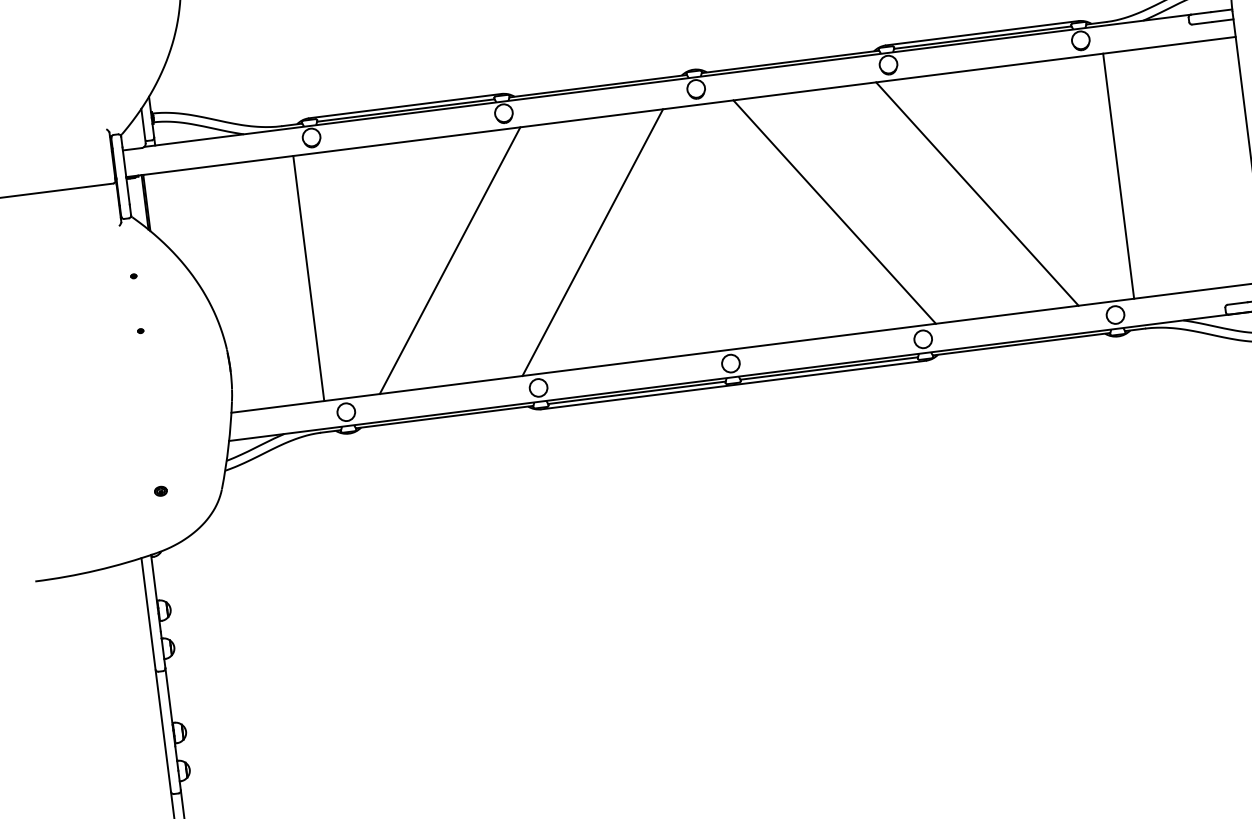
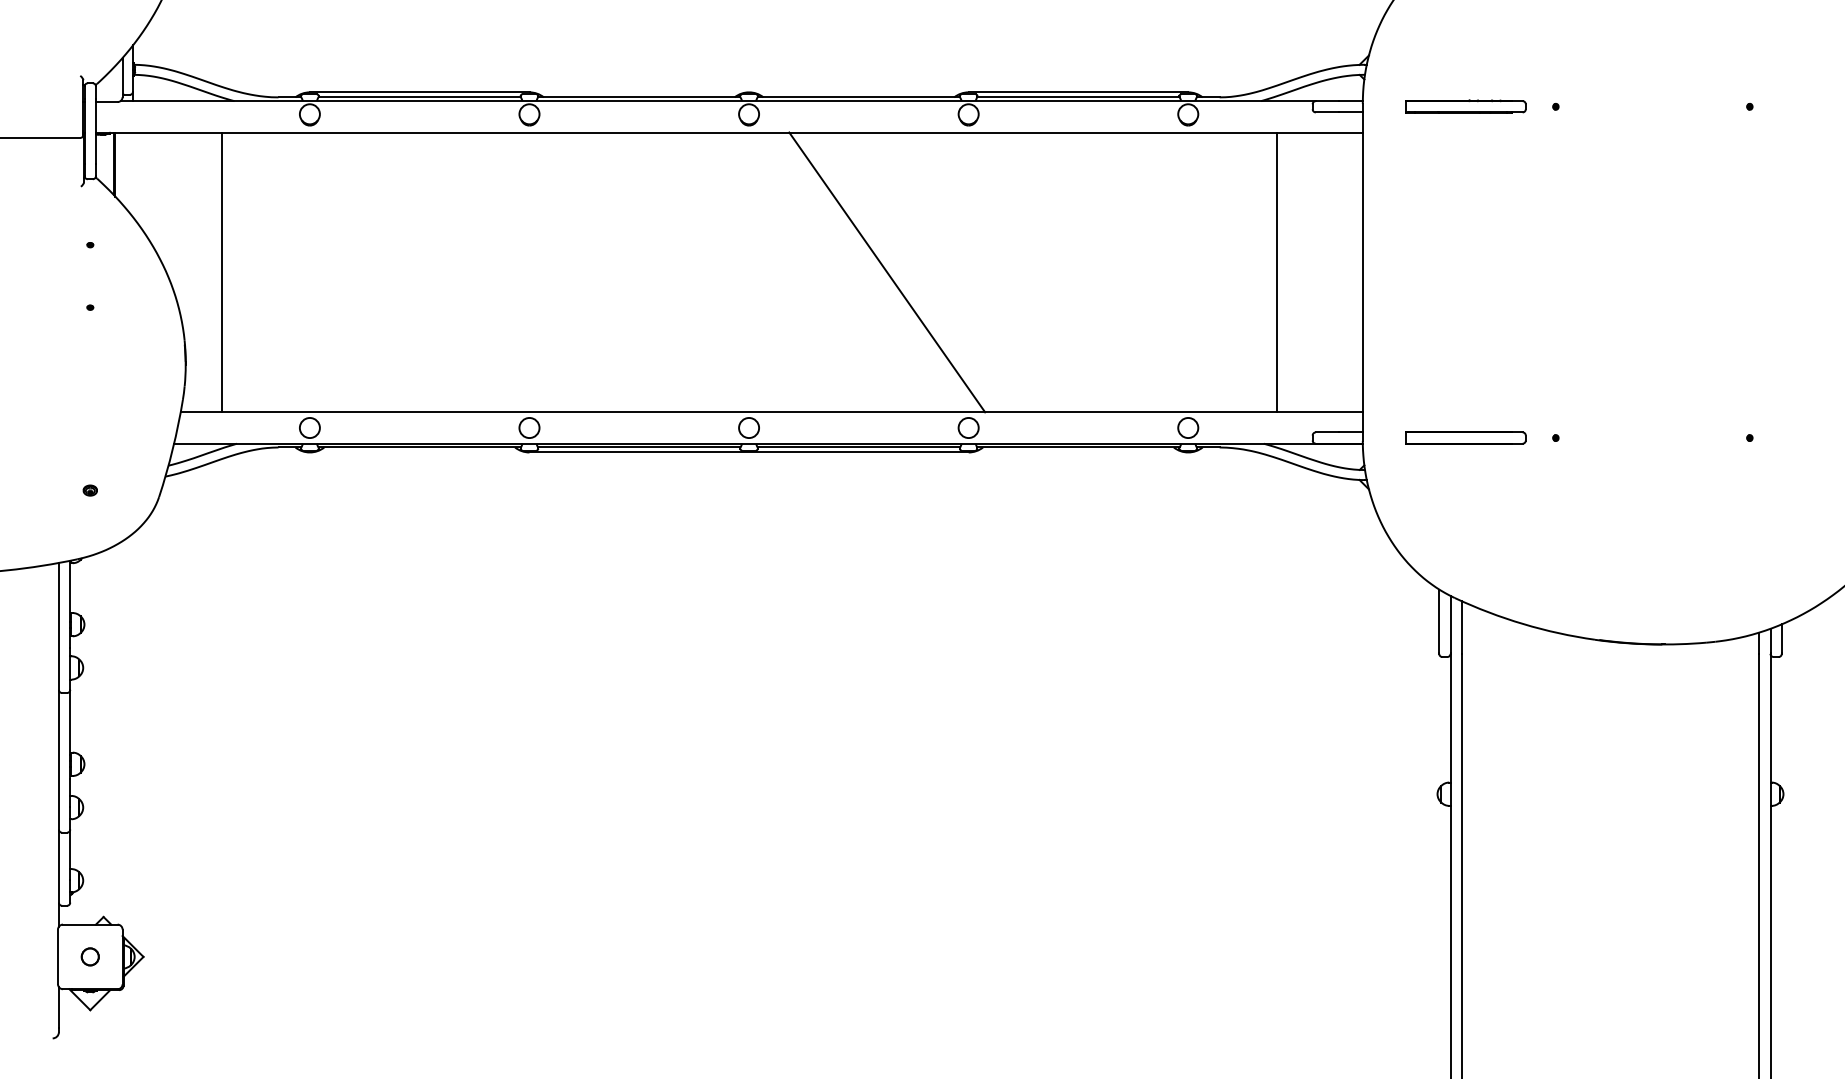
line: (1118, 176) -> (1277, 272), moved
line: (977, 194) -> (1050, 272), removed
line: (592, 242) -> (610, 272), removed
line: (450, 260) -> (448, 272), removed
line: (308, 278) -> (221, 272), moved

